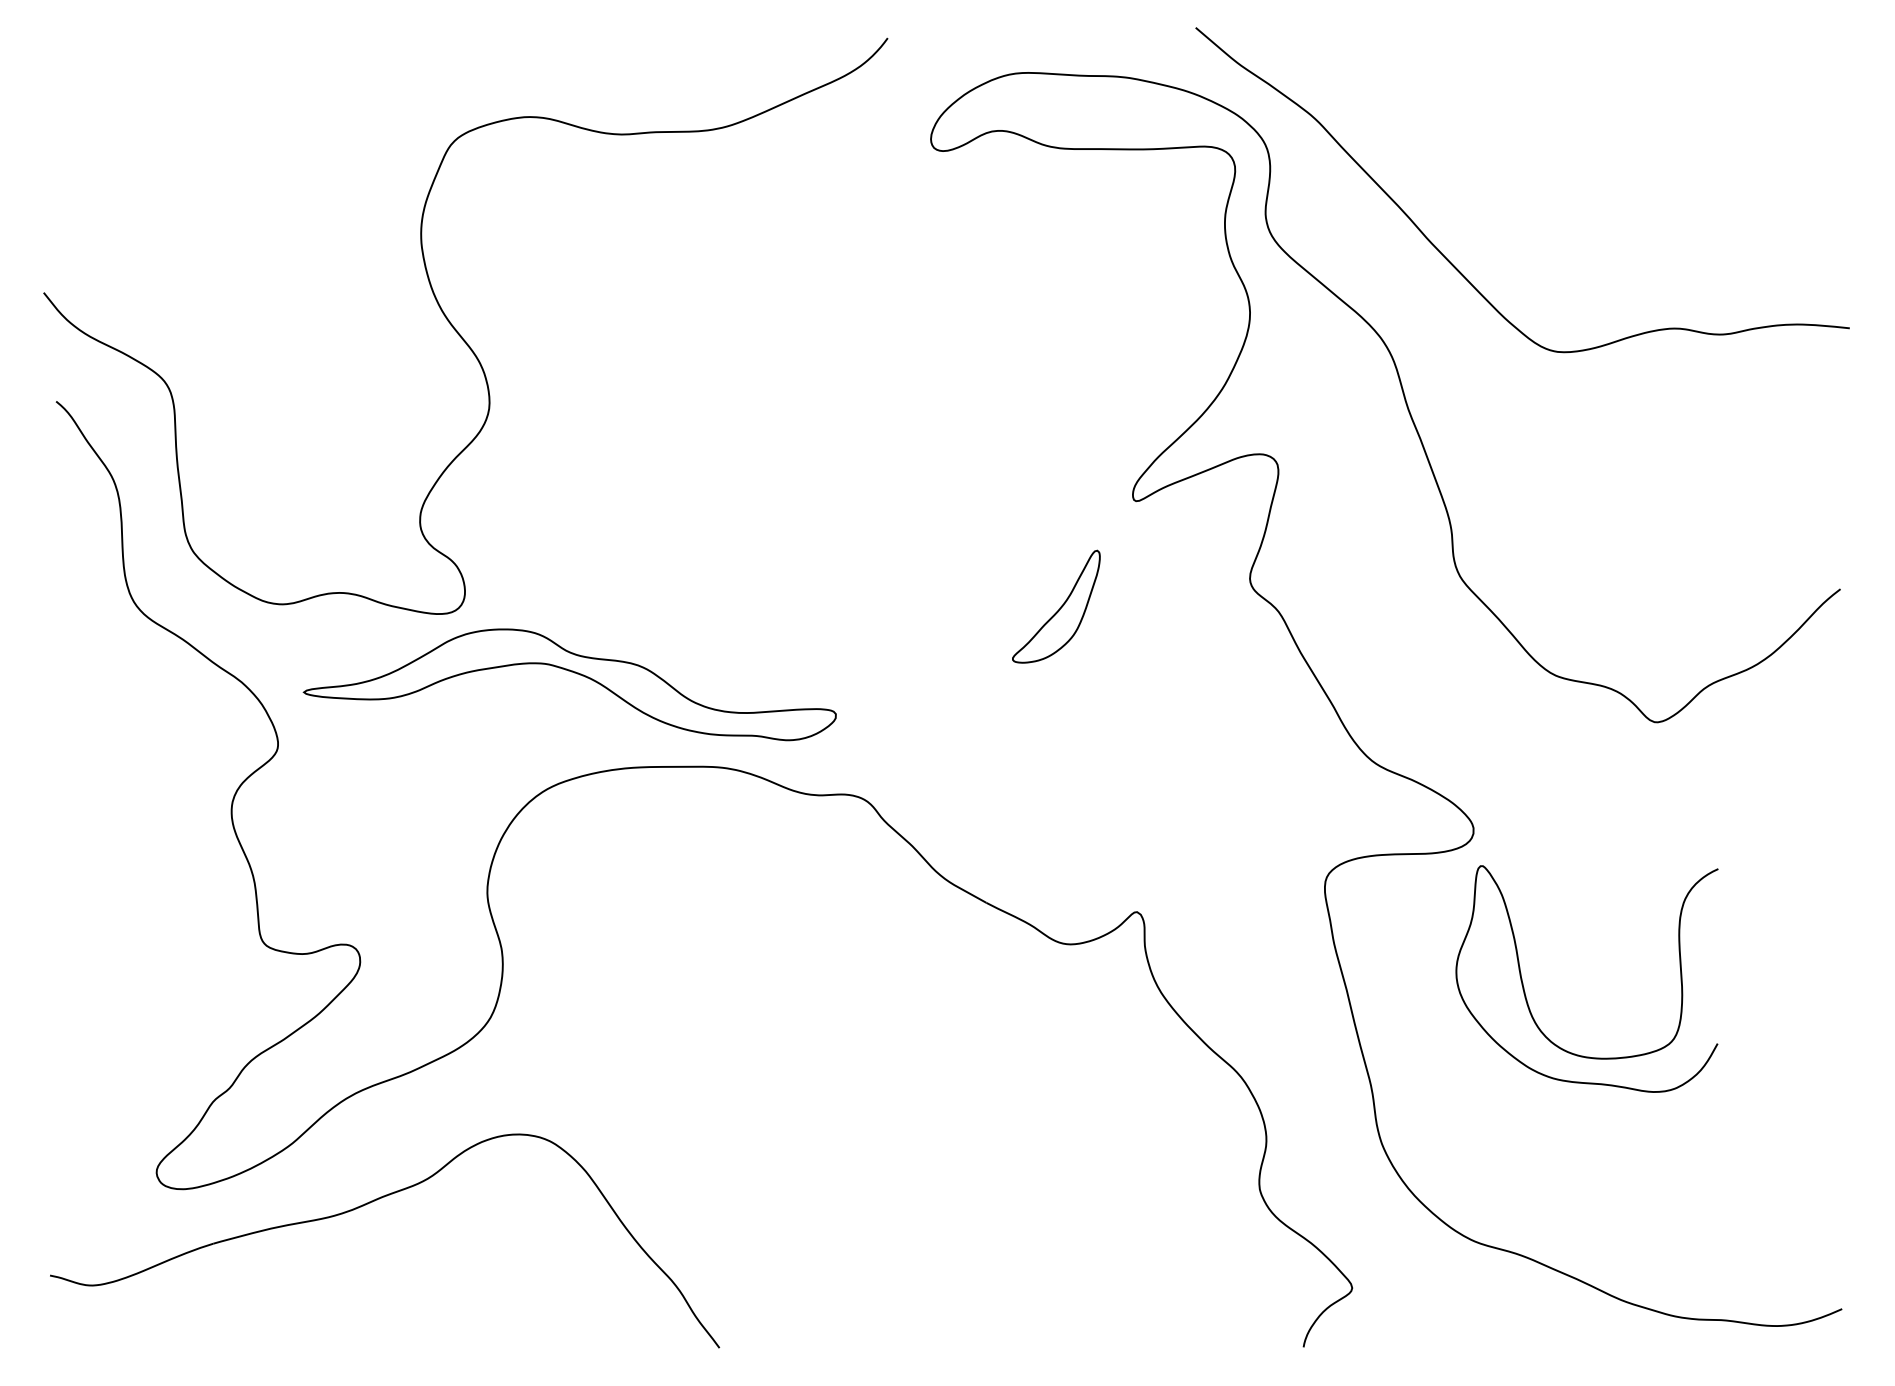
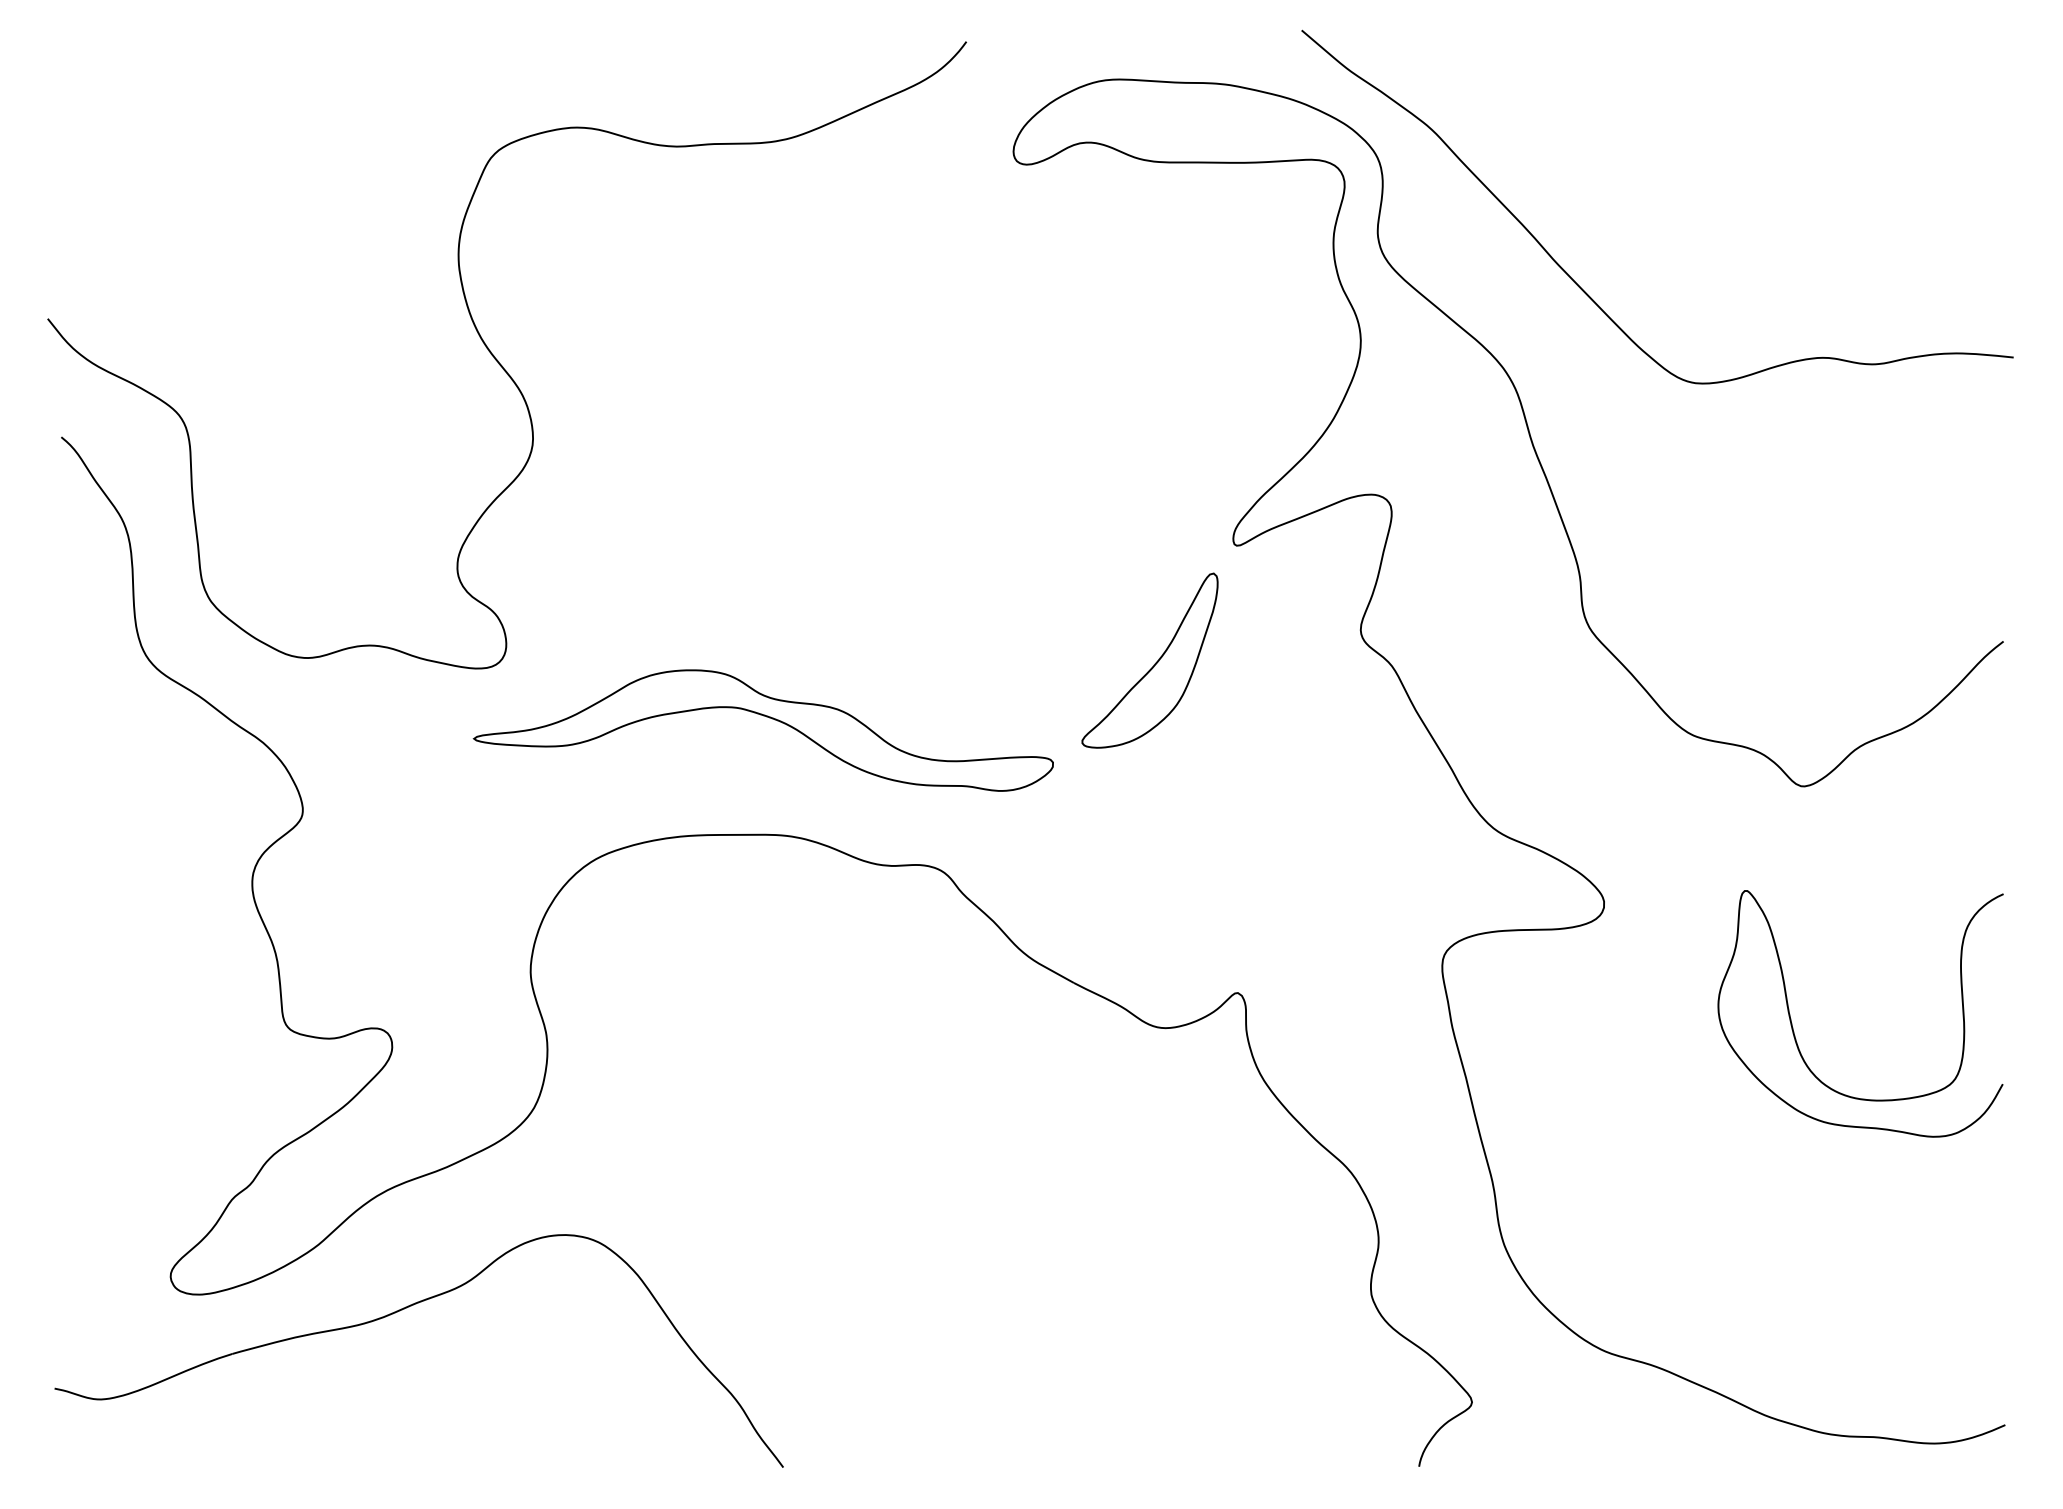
part: (1055, 606) -> (1149, 660), size x1.43
part: (572, 672) -> (766, 717), moved
curve: (1526, 995) -> (1794, 1031), moved

